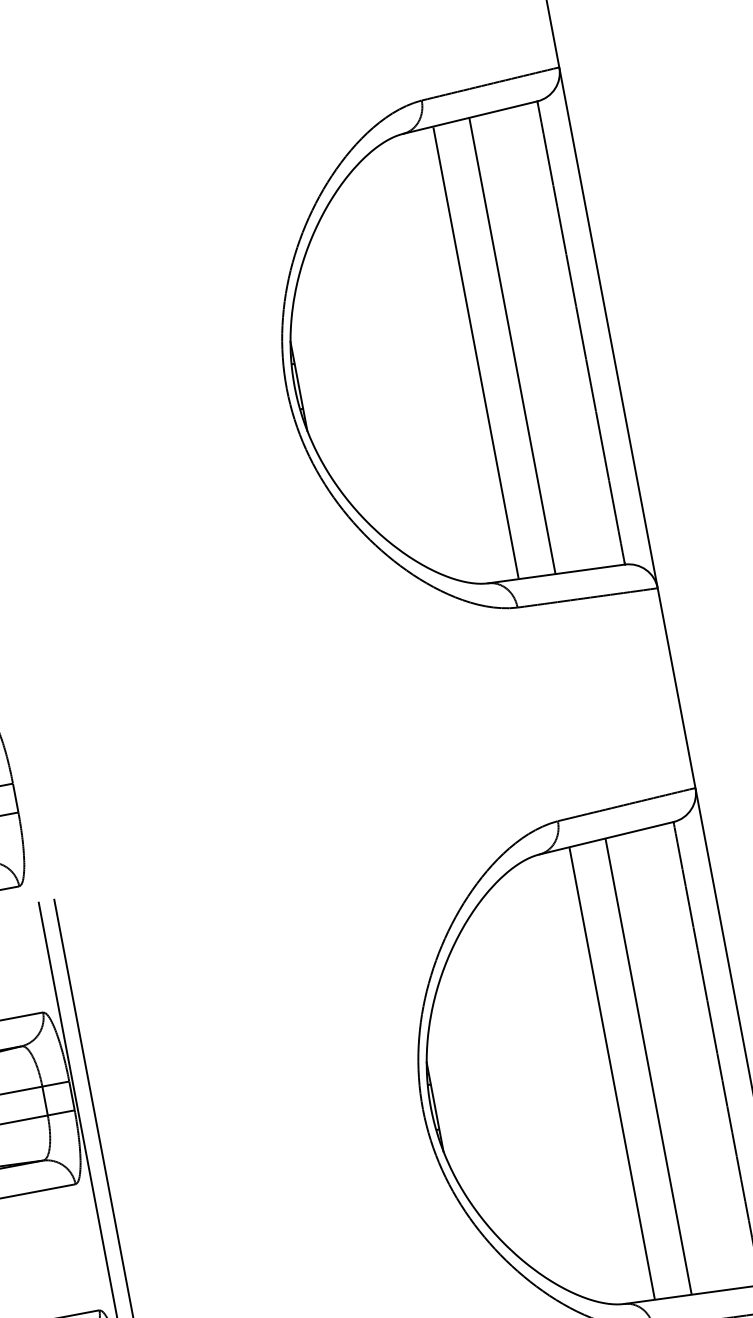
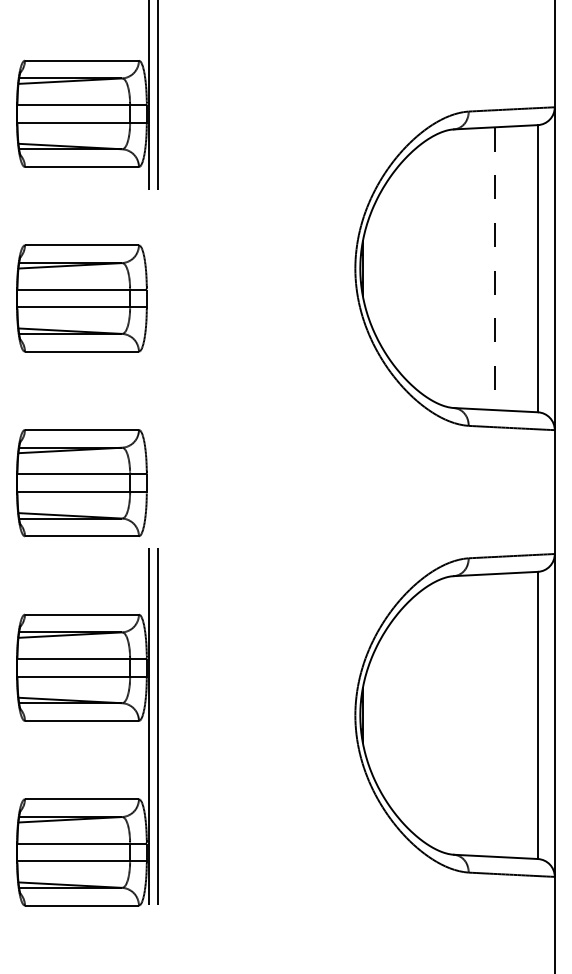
line: (512, 345) -> (495, 268), solid -> dashed
line: (475, 352) -> (472, 268), removed
line: (649, 1066) -> (495, 715), removed
line: (611, 1073) -> (472, 715), removed

